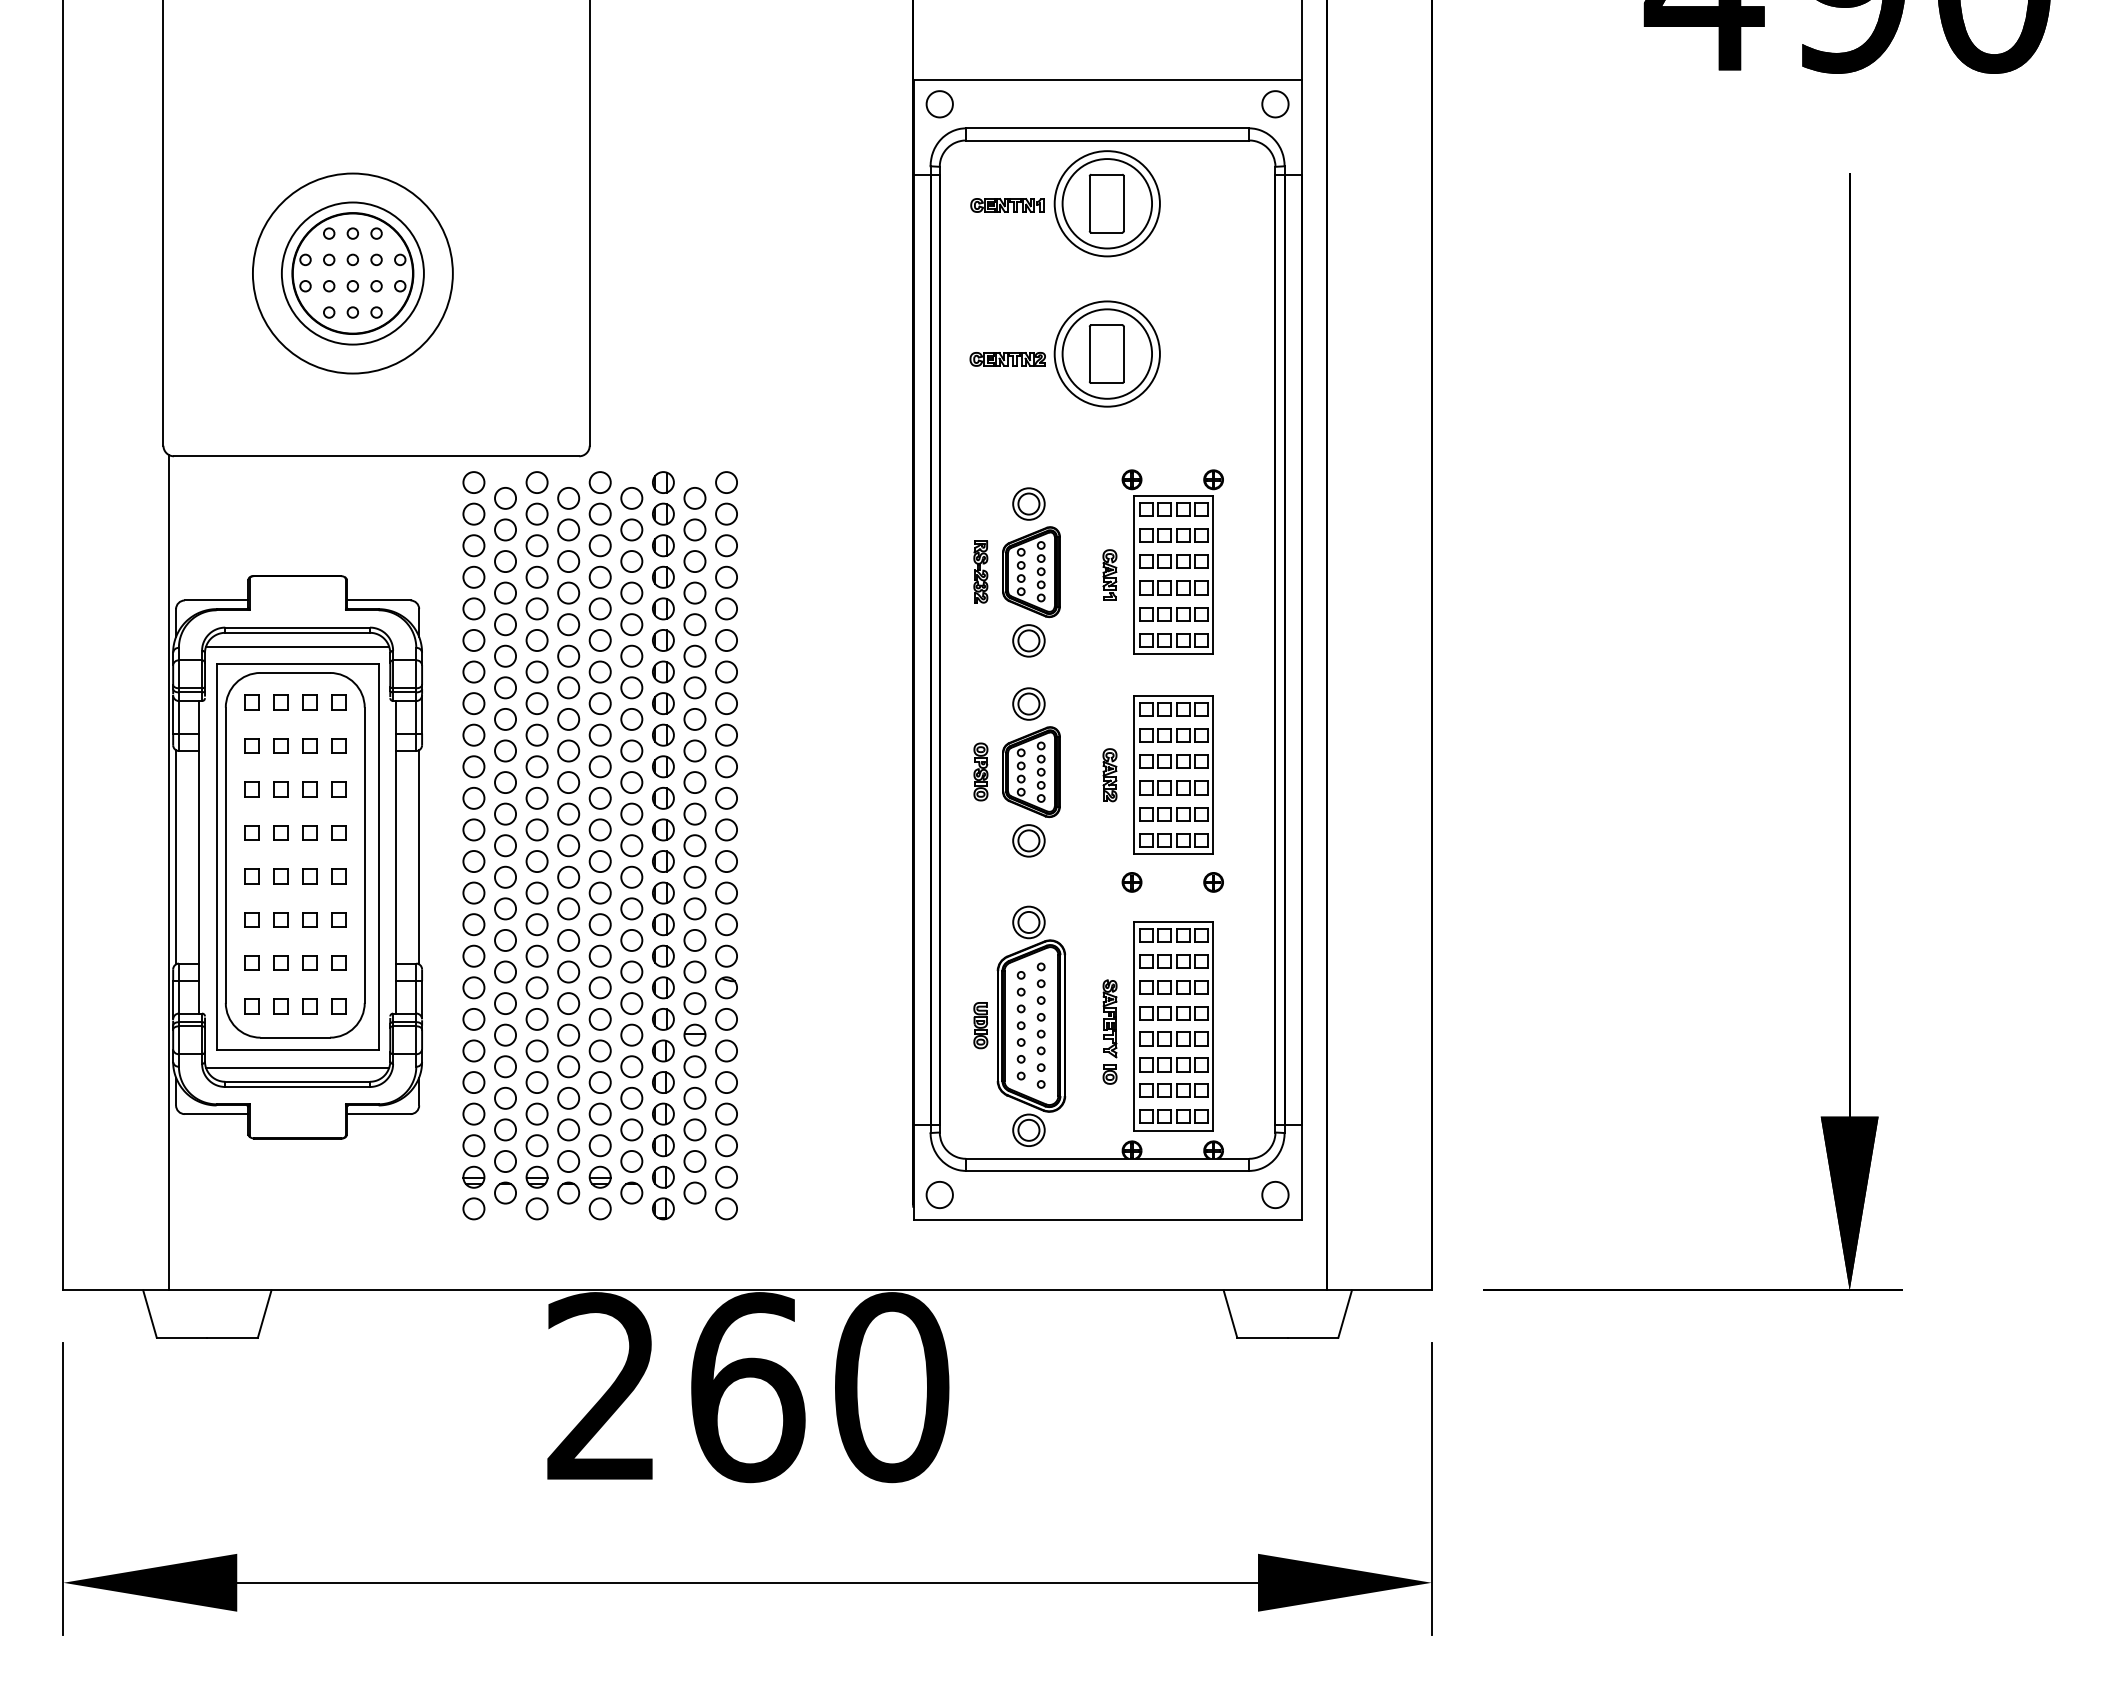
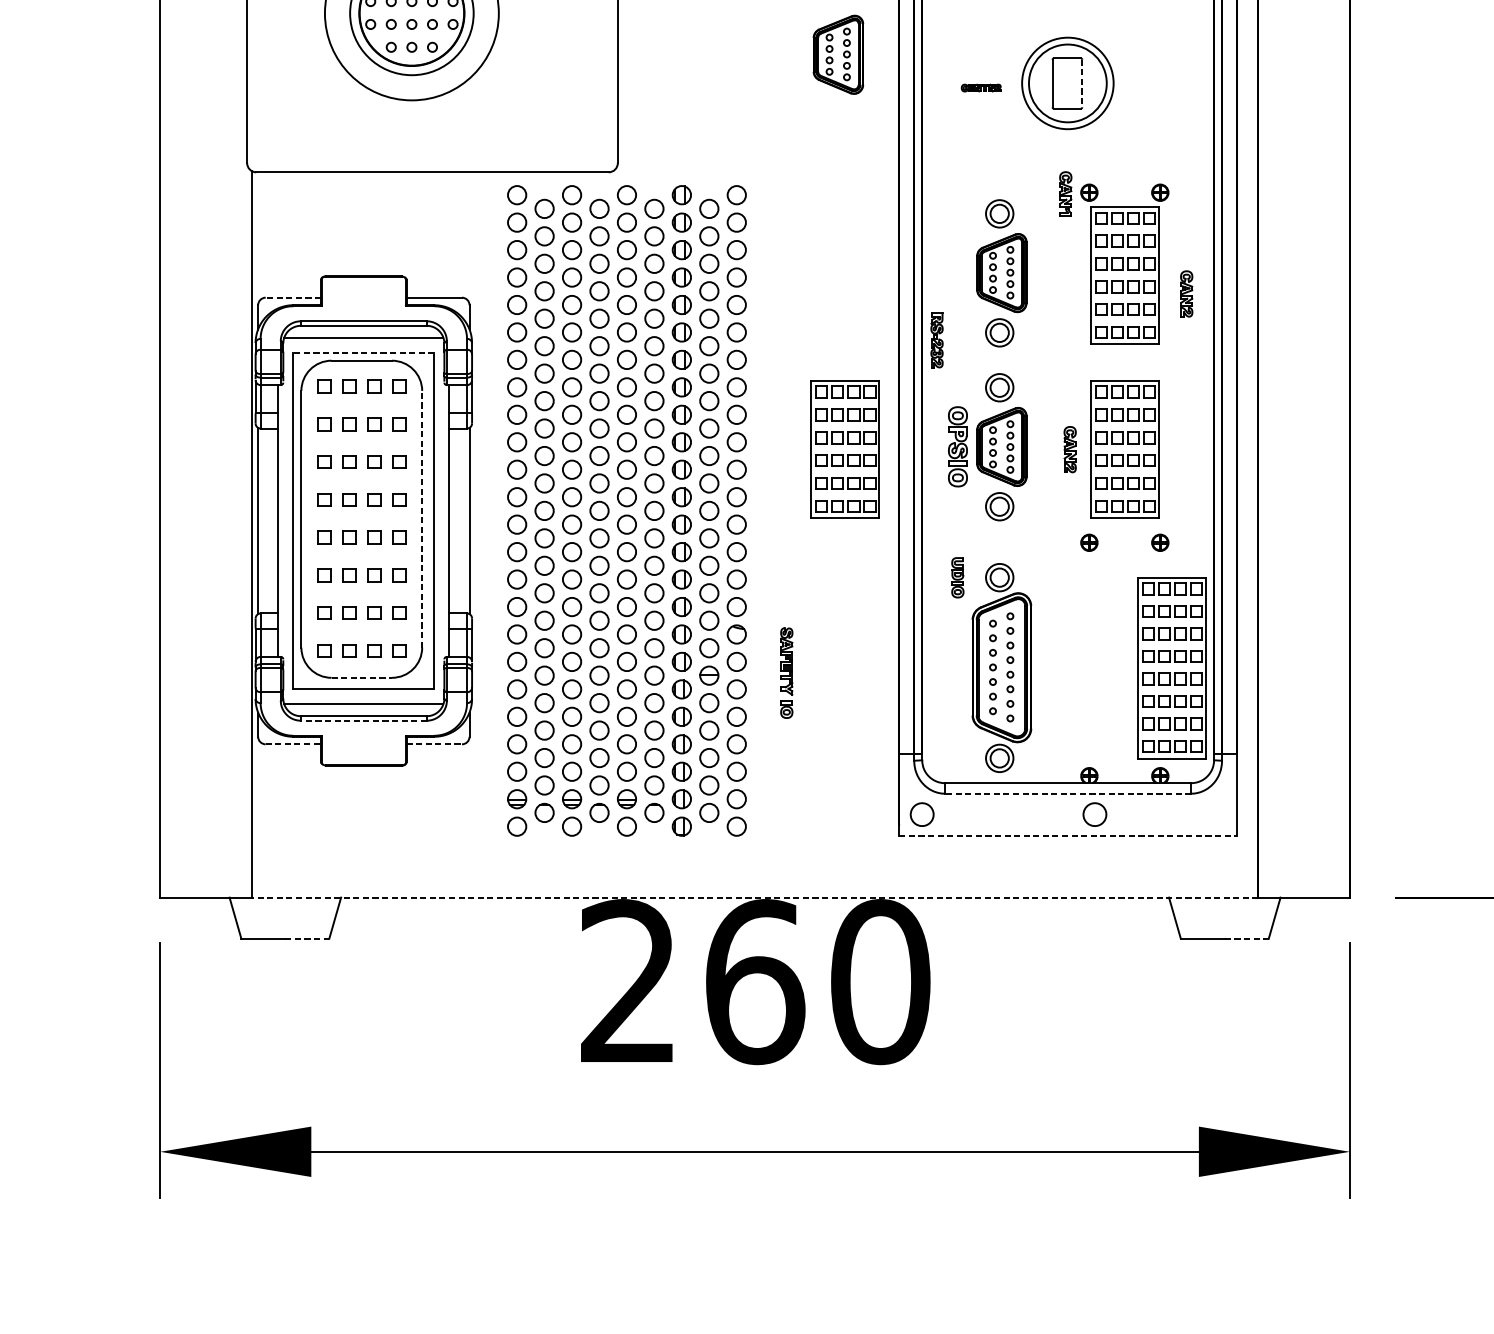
part: (843, 321) -> (838, 55), added
line: (1123, 354) -> (1081, 83), solid -> dashed
part: (1007, 359) -> (981, 88), size x0.6
part: (980, 571) -> (936, 340), moved
part: (1109, 574) -> (1065, 193), moved
part: (1243, 596) -> (1186, 294), added
line: (216, 600) -> (293, 297), solid -> dashed
line: (297, 664) -> (363, 353), solid -> dashed
part: (980, 771) -> (957, 446), size x1.6
part: (851, 774) -> (845, 449), added
line: (364, 855) -> (421, 519), solid -> dashed
part: (980, 1025) -> (957, 577), moved
part: (1173, 1026) -> (1172, 668), moved
part: (1109, 1031) -> (786, 672), moved
line: (295, 1037) -> (361, 677), solid -> dashed
line: (297, 1086) -> (363, 720), solid -> dashed
line: (216, 1114) -> (293, 744), solid -> dashed
line: (378, 1114) -> (434, 744), solid -> dashed
line: (1107, 1170) -> (1068, 793), solid -> dashed
part: (1275, 1194) -> (1094, 814), moved
line: (1108, 1219) -> (1068, 835), solid -> dashed
line: (747, 1290) -> (755, 897), solid -> dashed
line: (233, 1337) -> (308, 938), solid -> dashed
line: (1313, 1337) -> (1247, 938), solid -> dashed

